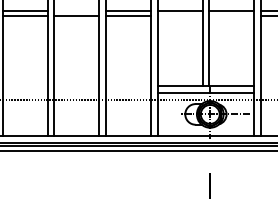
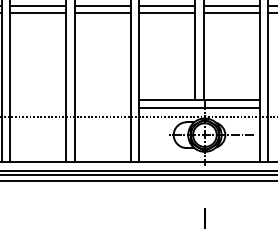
line: (76, 11) -> (37, 6), added
line: (179, 16) -> (166, 12), added
line: (231, 16) -> (231, 12), added

